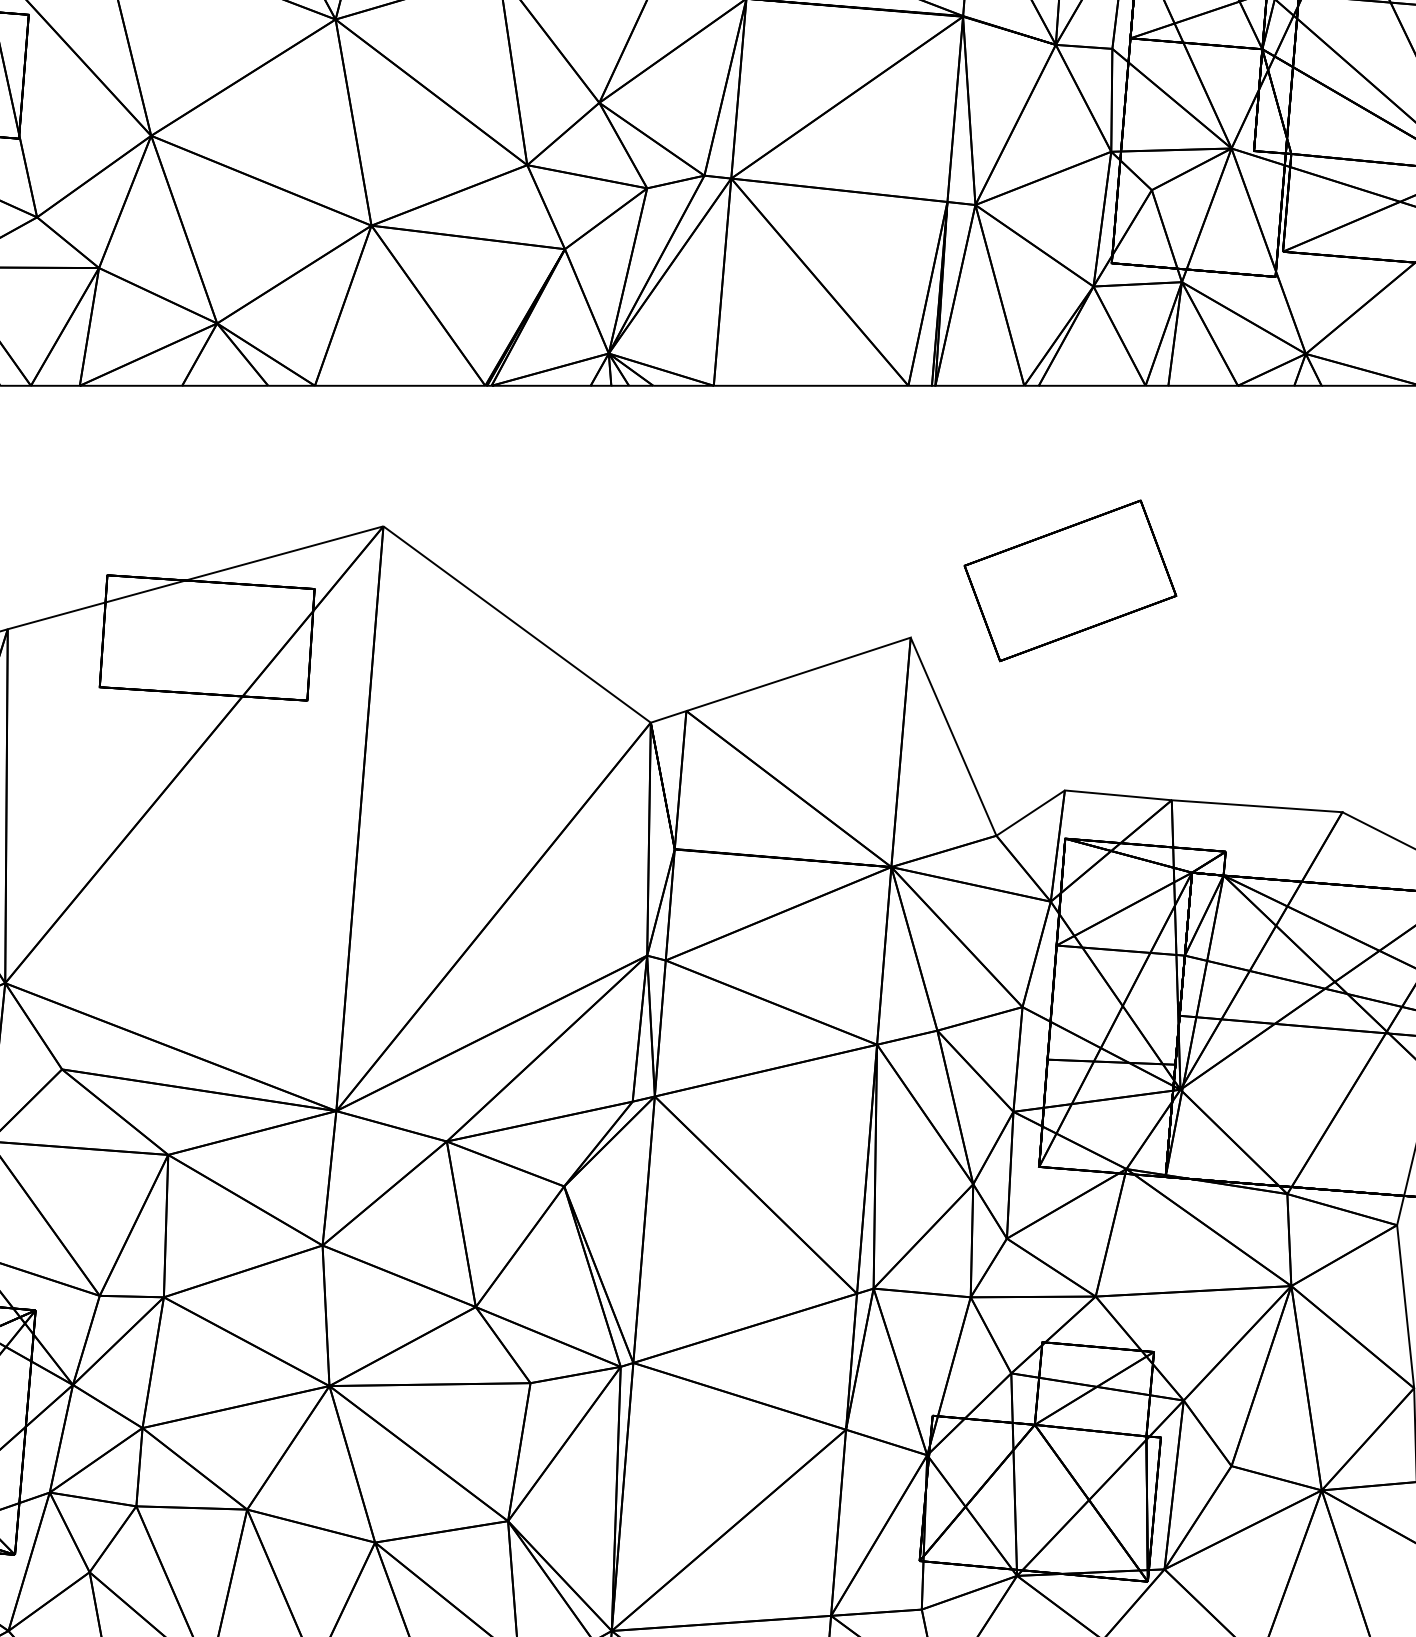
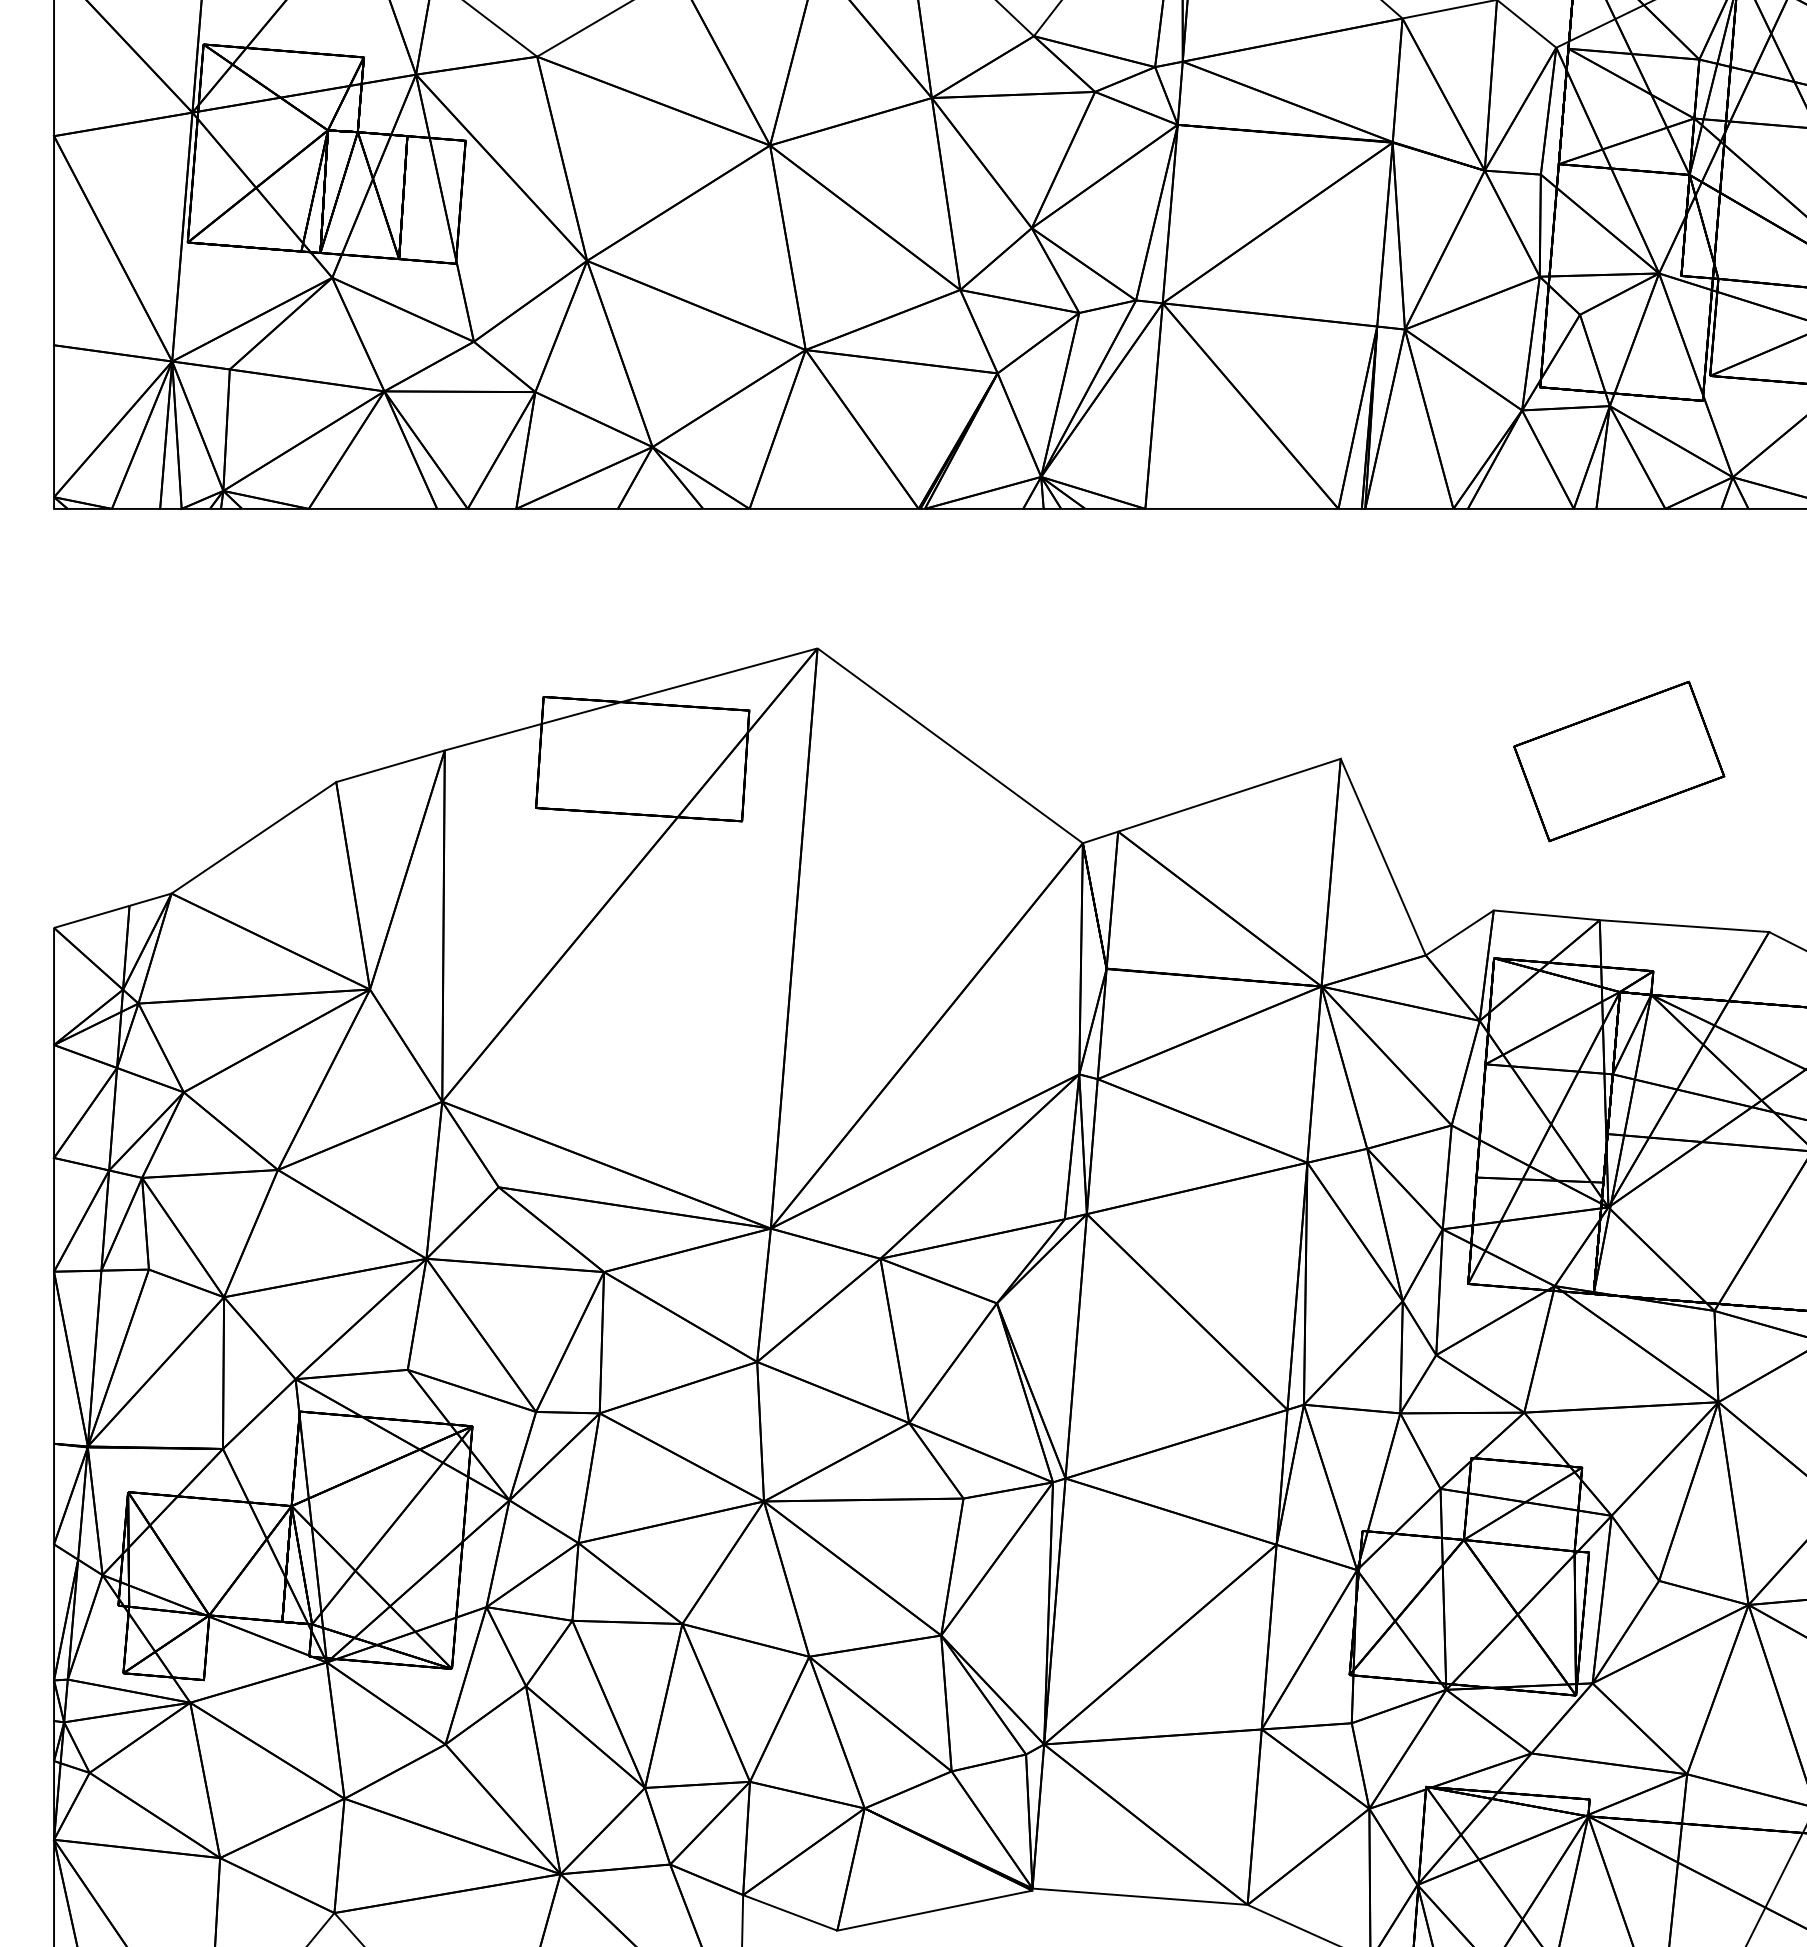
part: (1070, 580) -> (1619, 761), moved

